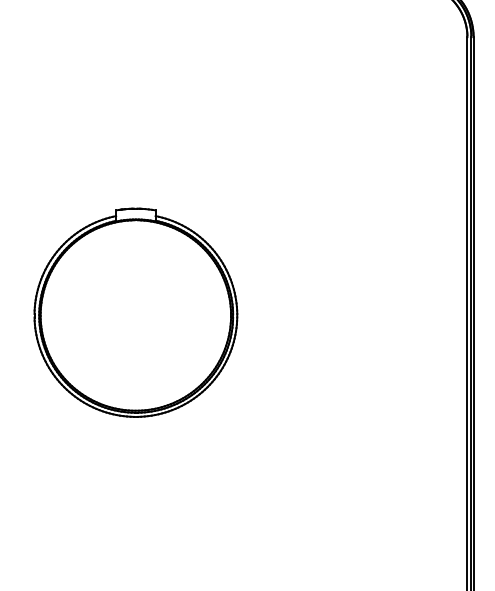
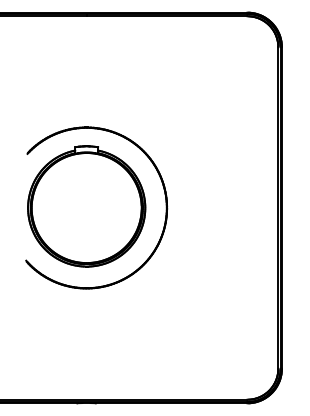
part: (272, 314) -> (165, 207), added

